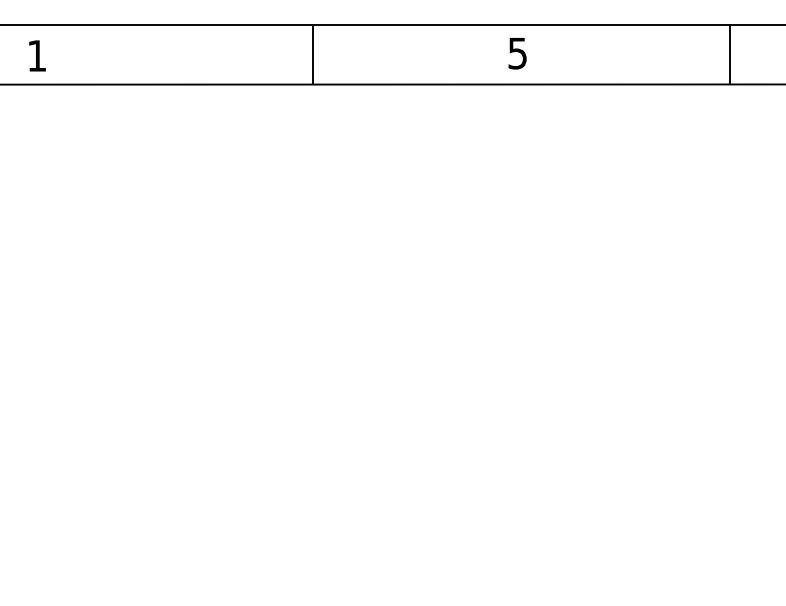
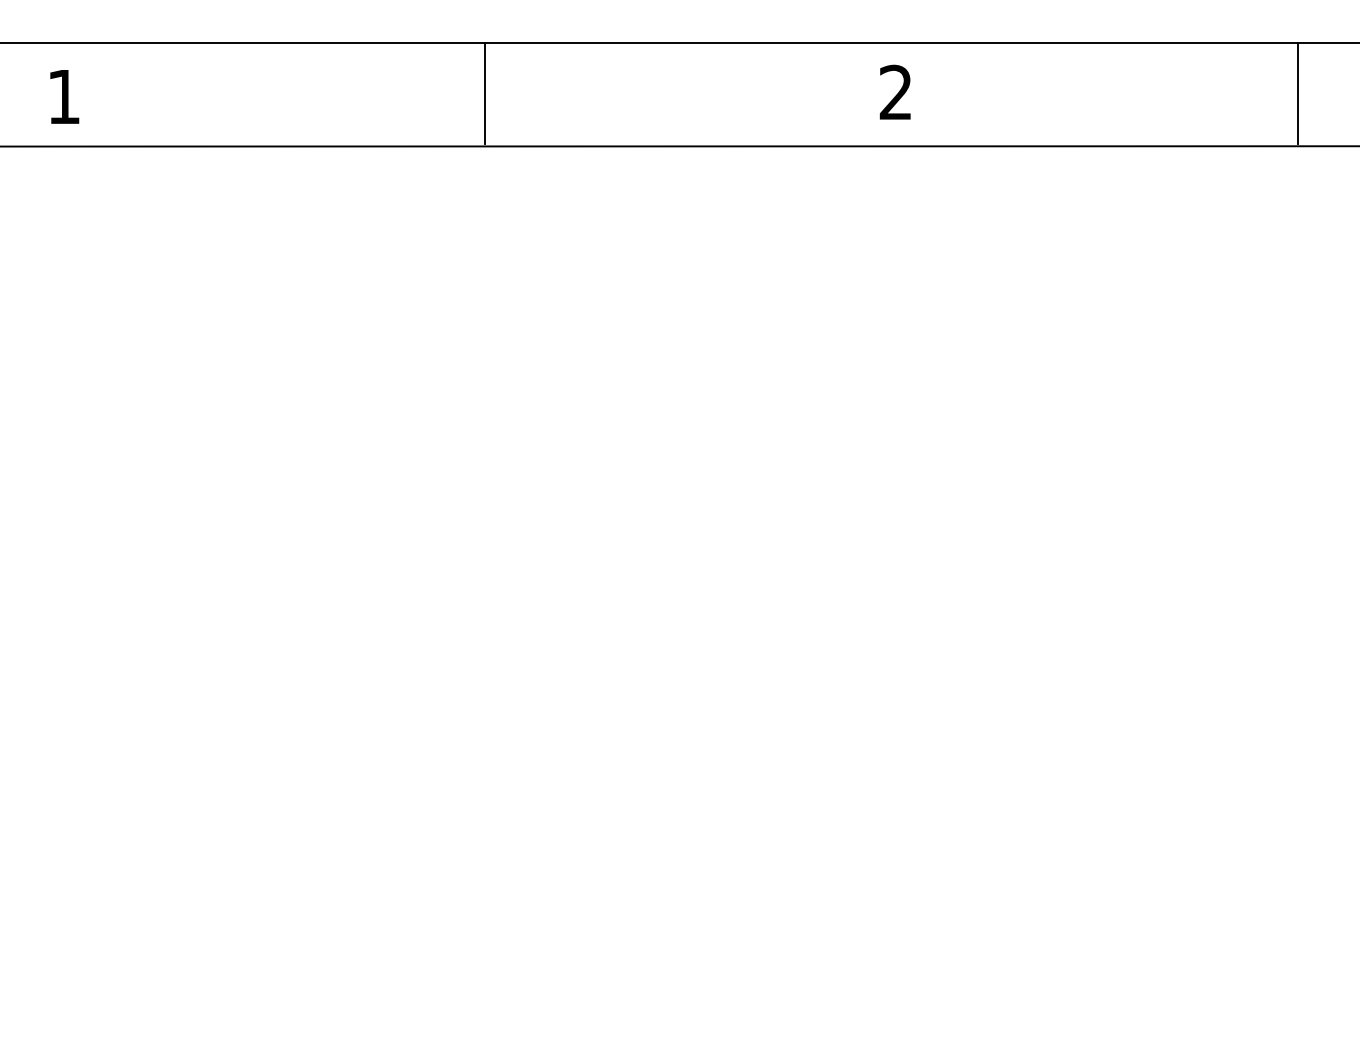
line: (313, 53) -> (485, 92), moved
text: (517, 53) -> (895, 92), 5 -> 2
line: (729, 53) -> (1297, 92), moved

